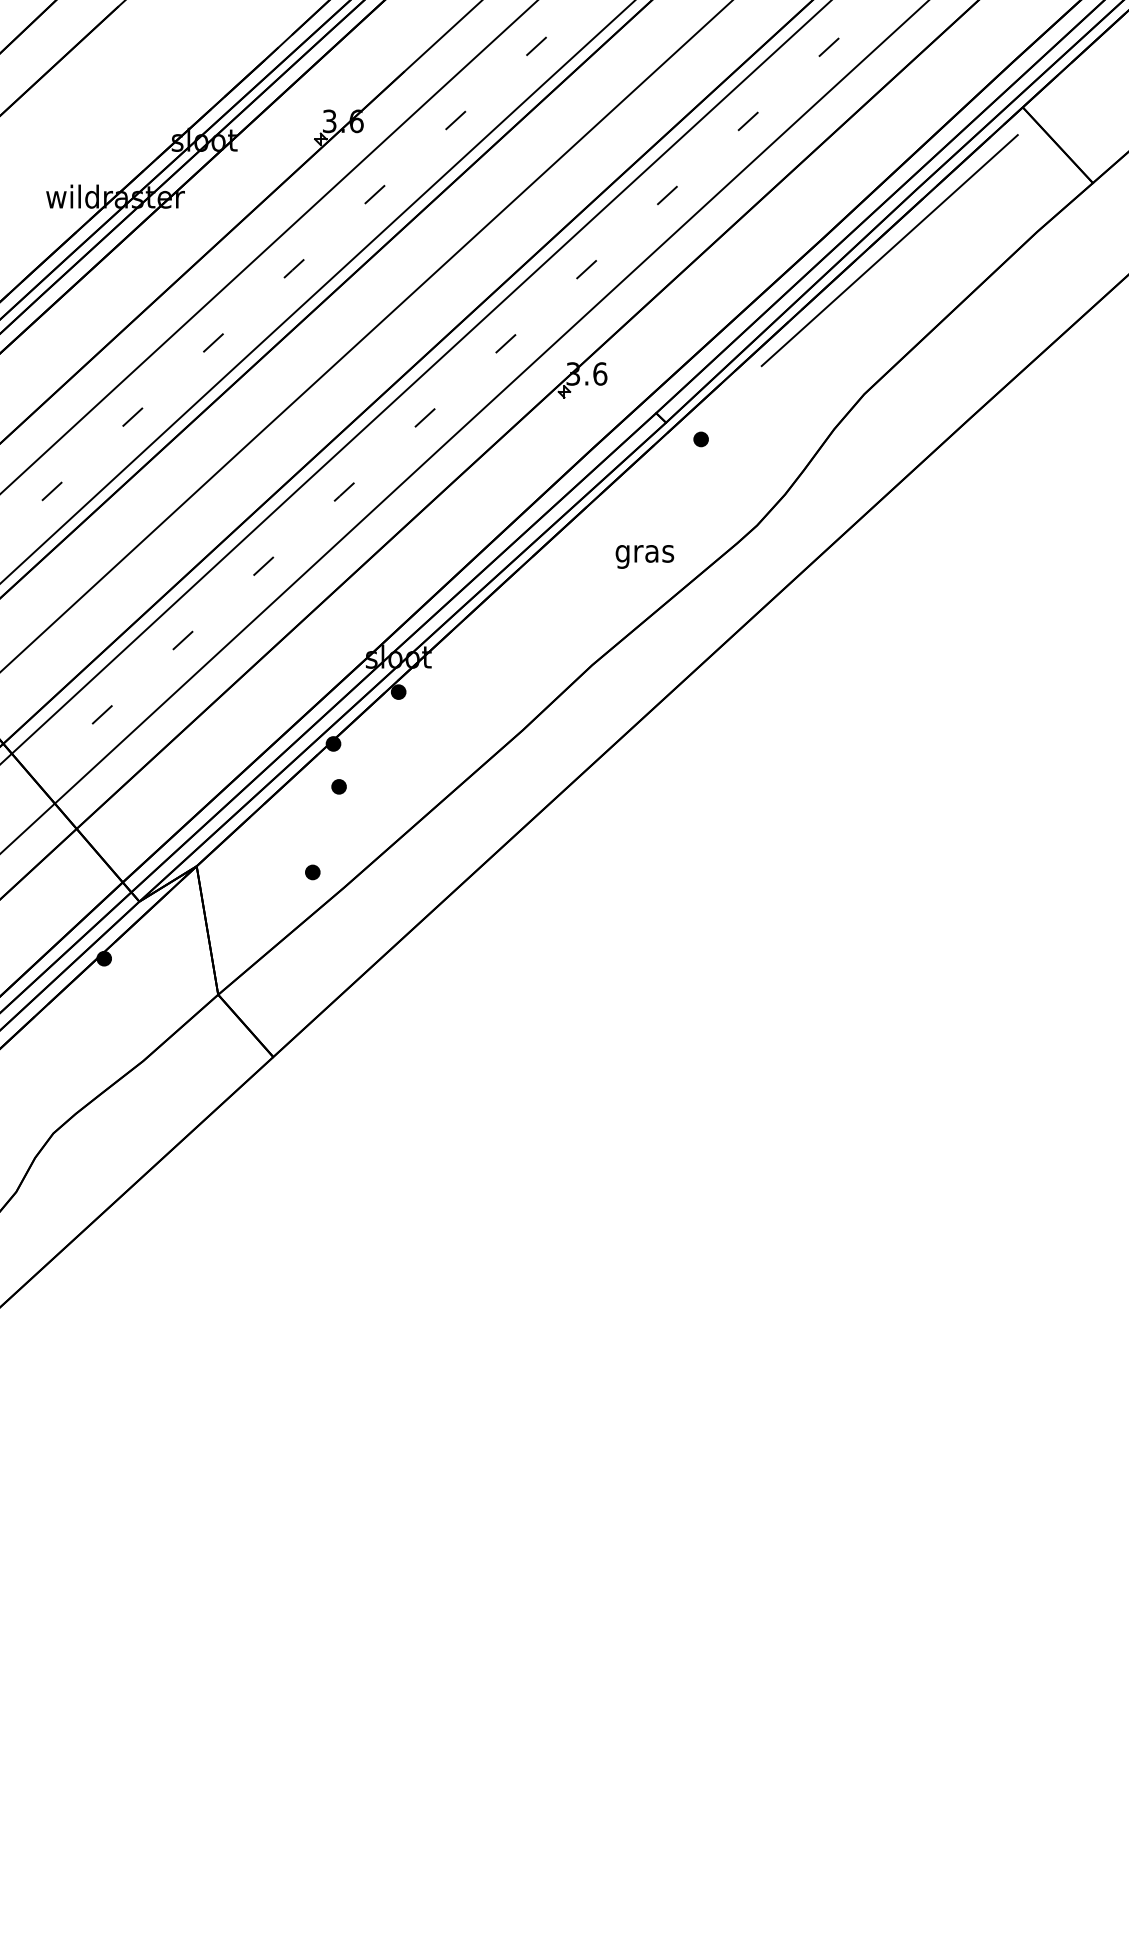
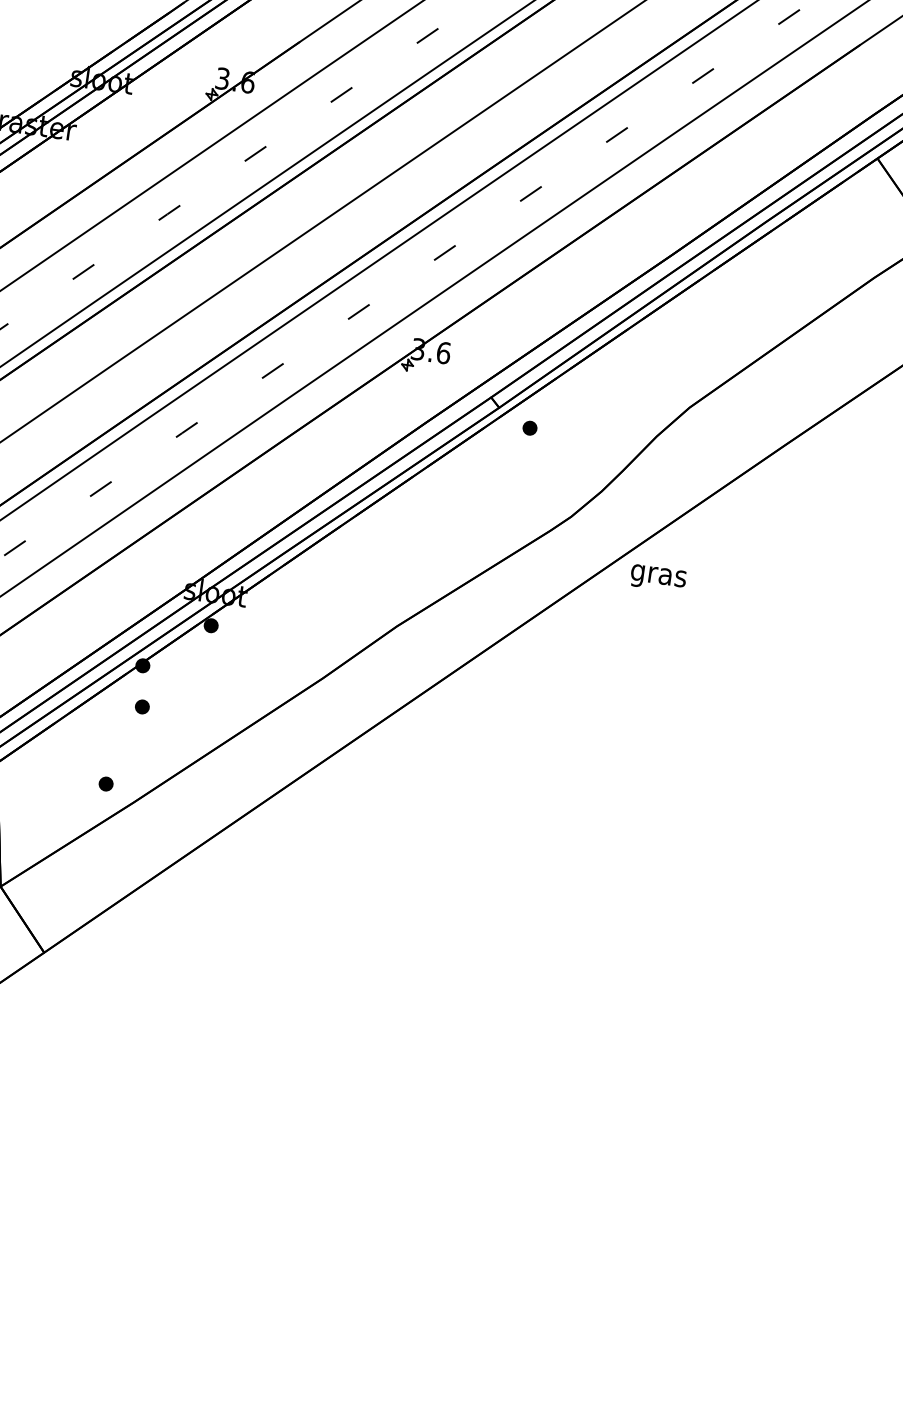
line: (889, 250) -> (732, 275), removed
text: (644, 556) -> (657, 578), moved

